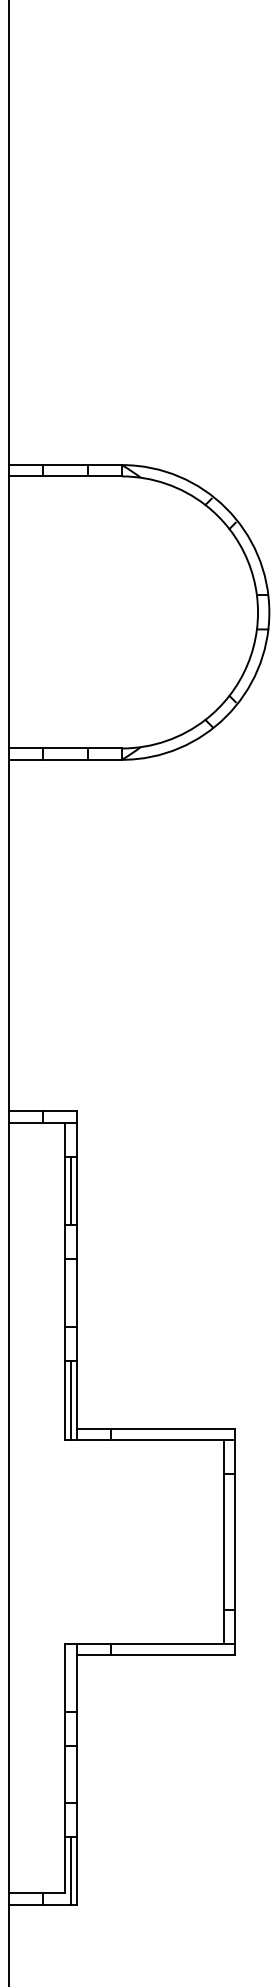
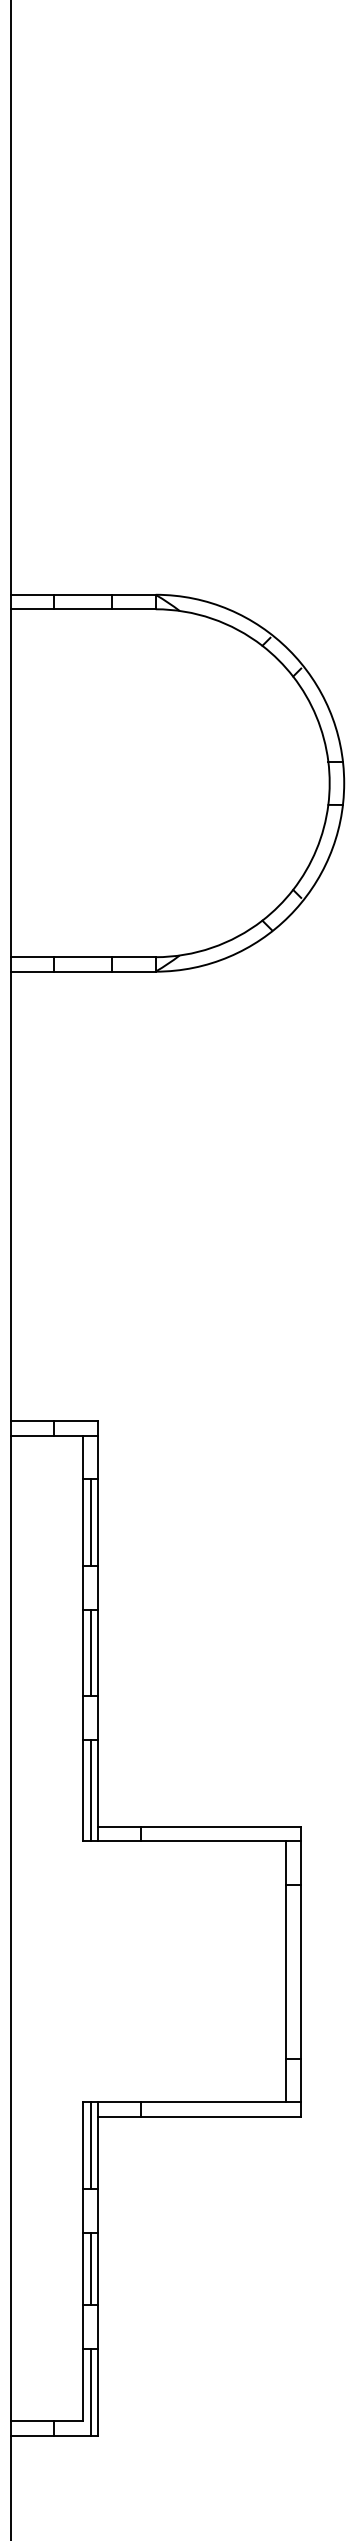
line: (70, 1292) -> (90, 1652), added
line: (70, 1677) -> (90, 2145), added
line: (70, 1773) -> (90, 2268), added

